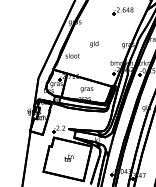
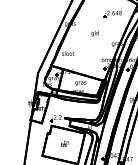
text: (94, 44) -> (95, 33), moved

